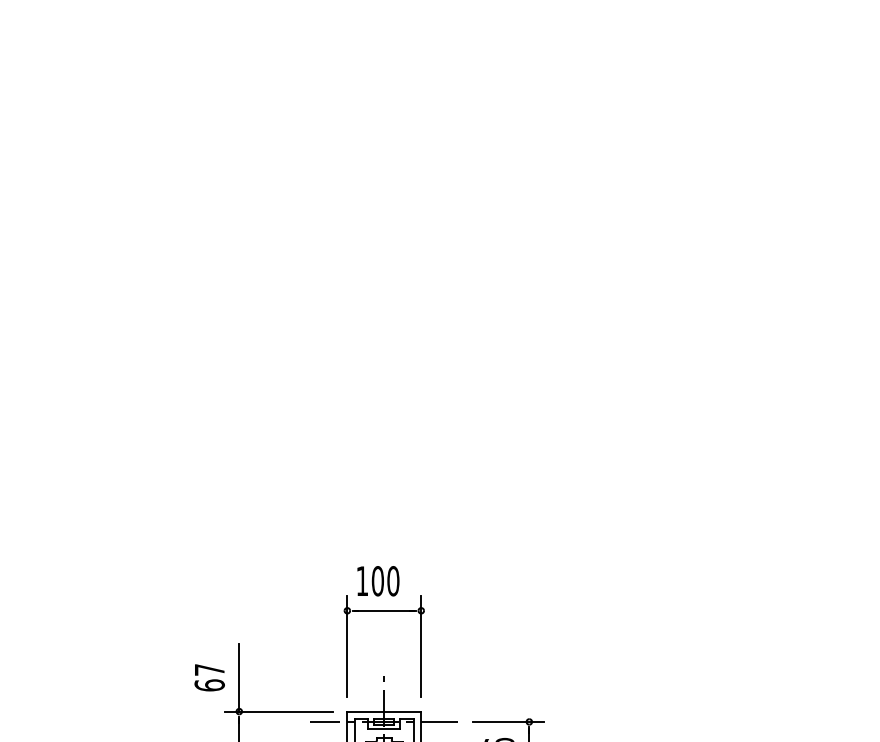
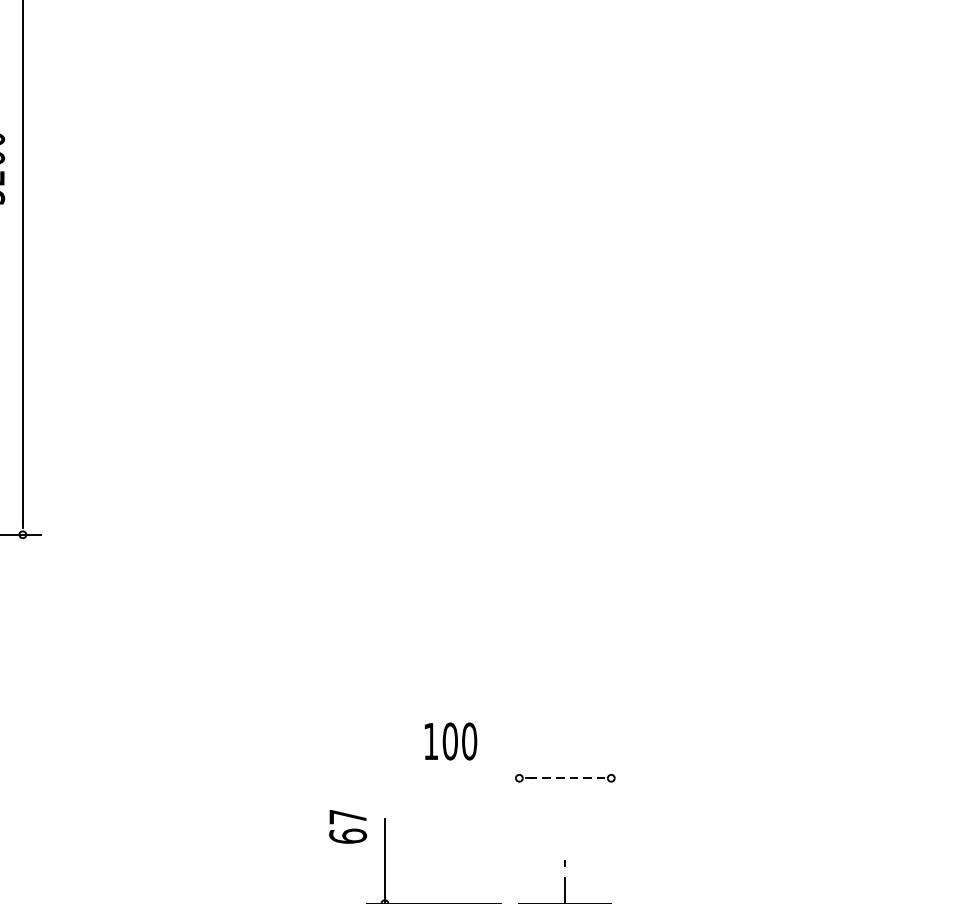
text: (378, 581) -> (451, 741), moved
line: (384, 610) -> (565, 777), solid -> dashed
line: (347, 646) -> (519, 822), removed
line: (421, 646) -> (611, 822), removed
text: (209, 677) -> (347, 826), moved

